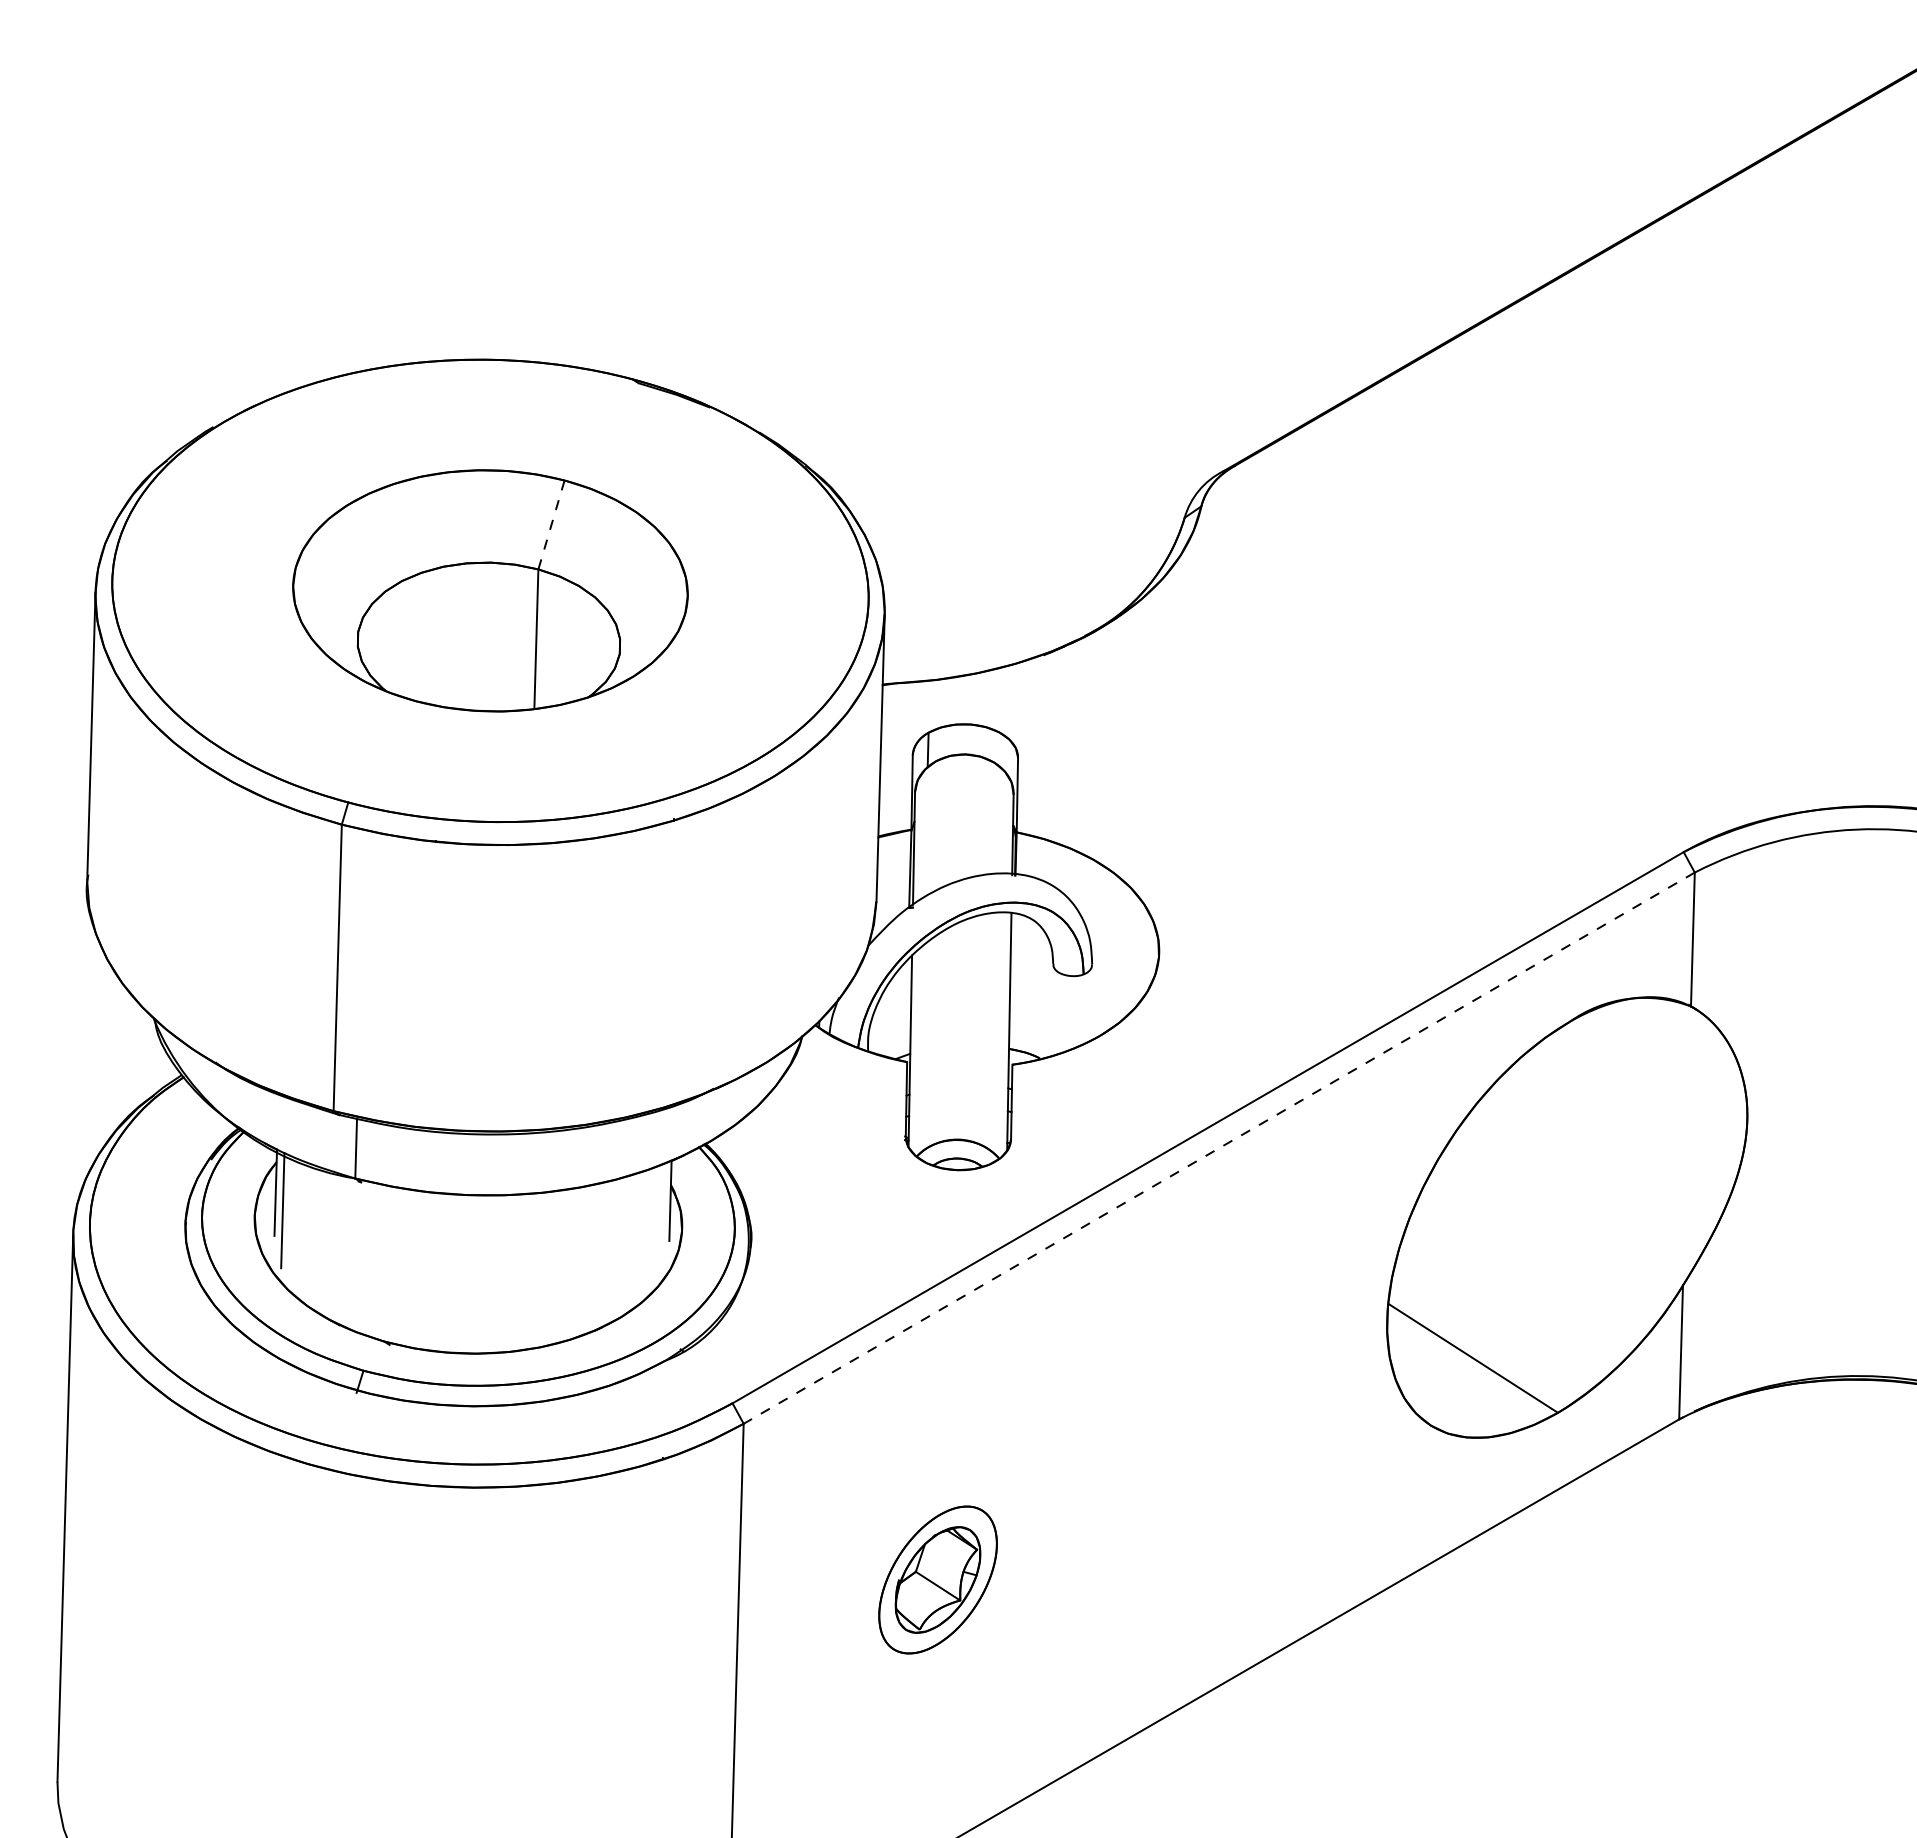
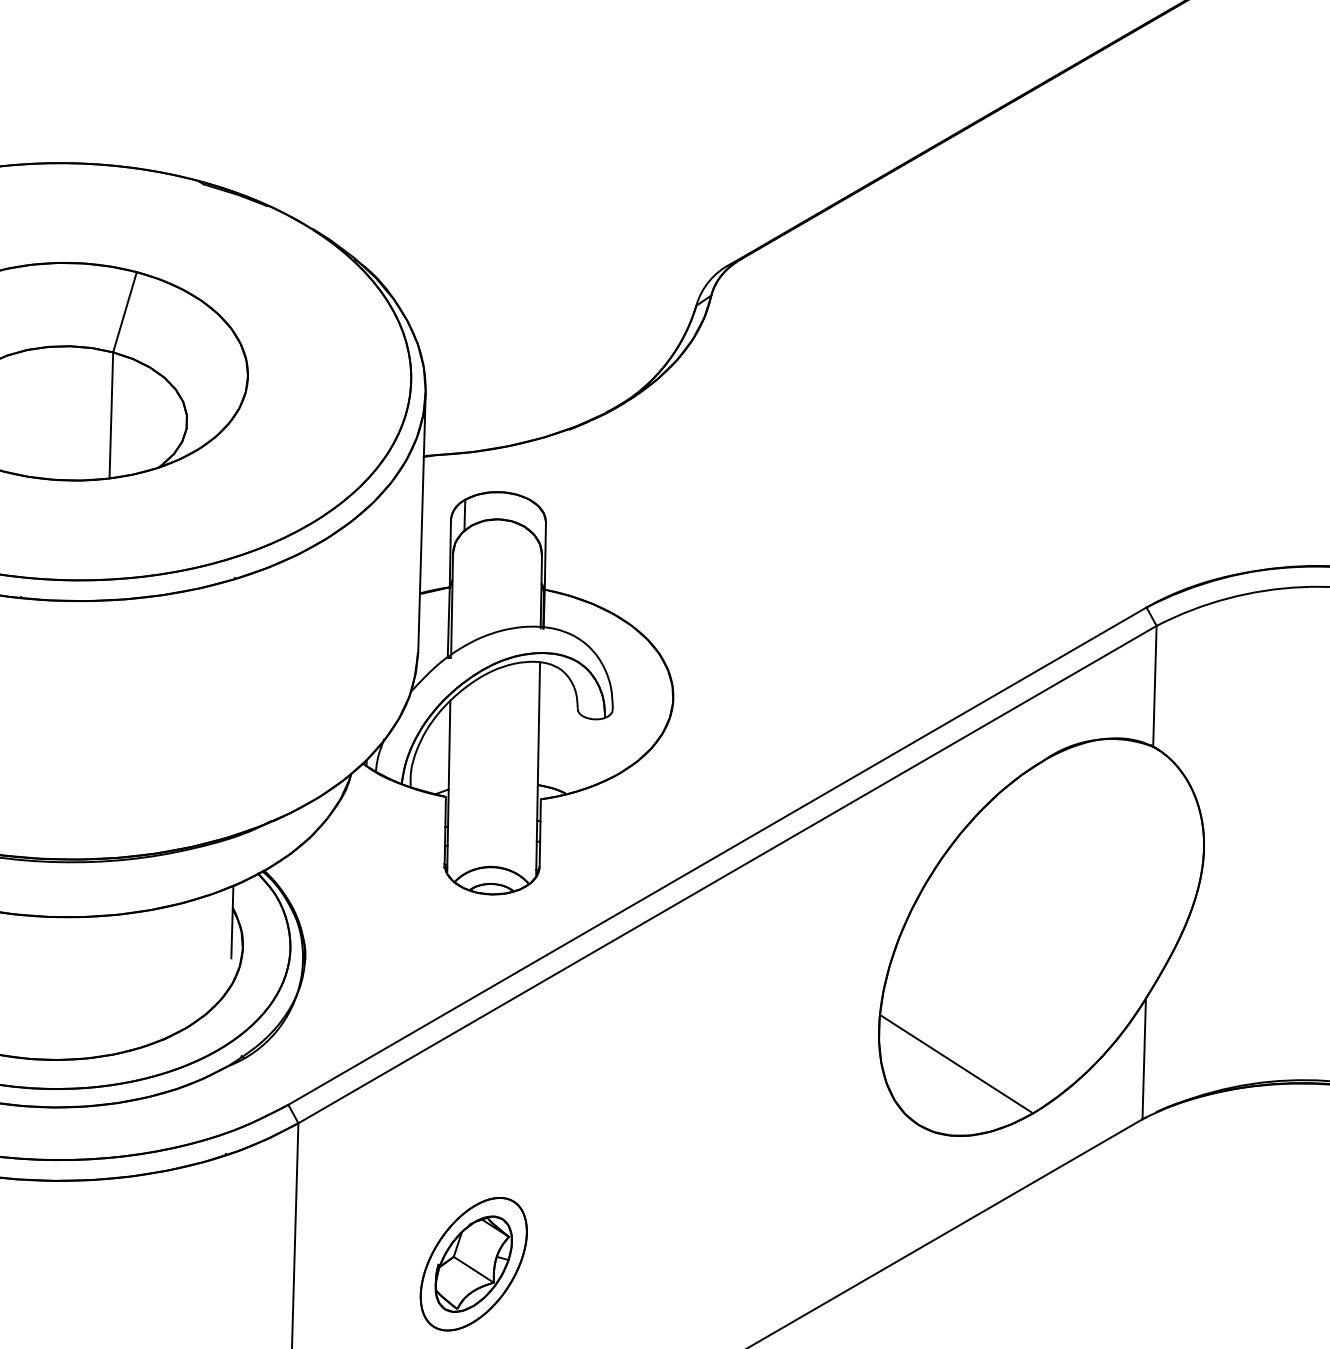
line: (551, 525) -> (125, 312), dashed -> solid
line: (1219, 1148) -> (727, 874), dashed -> solid

